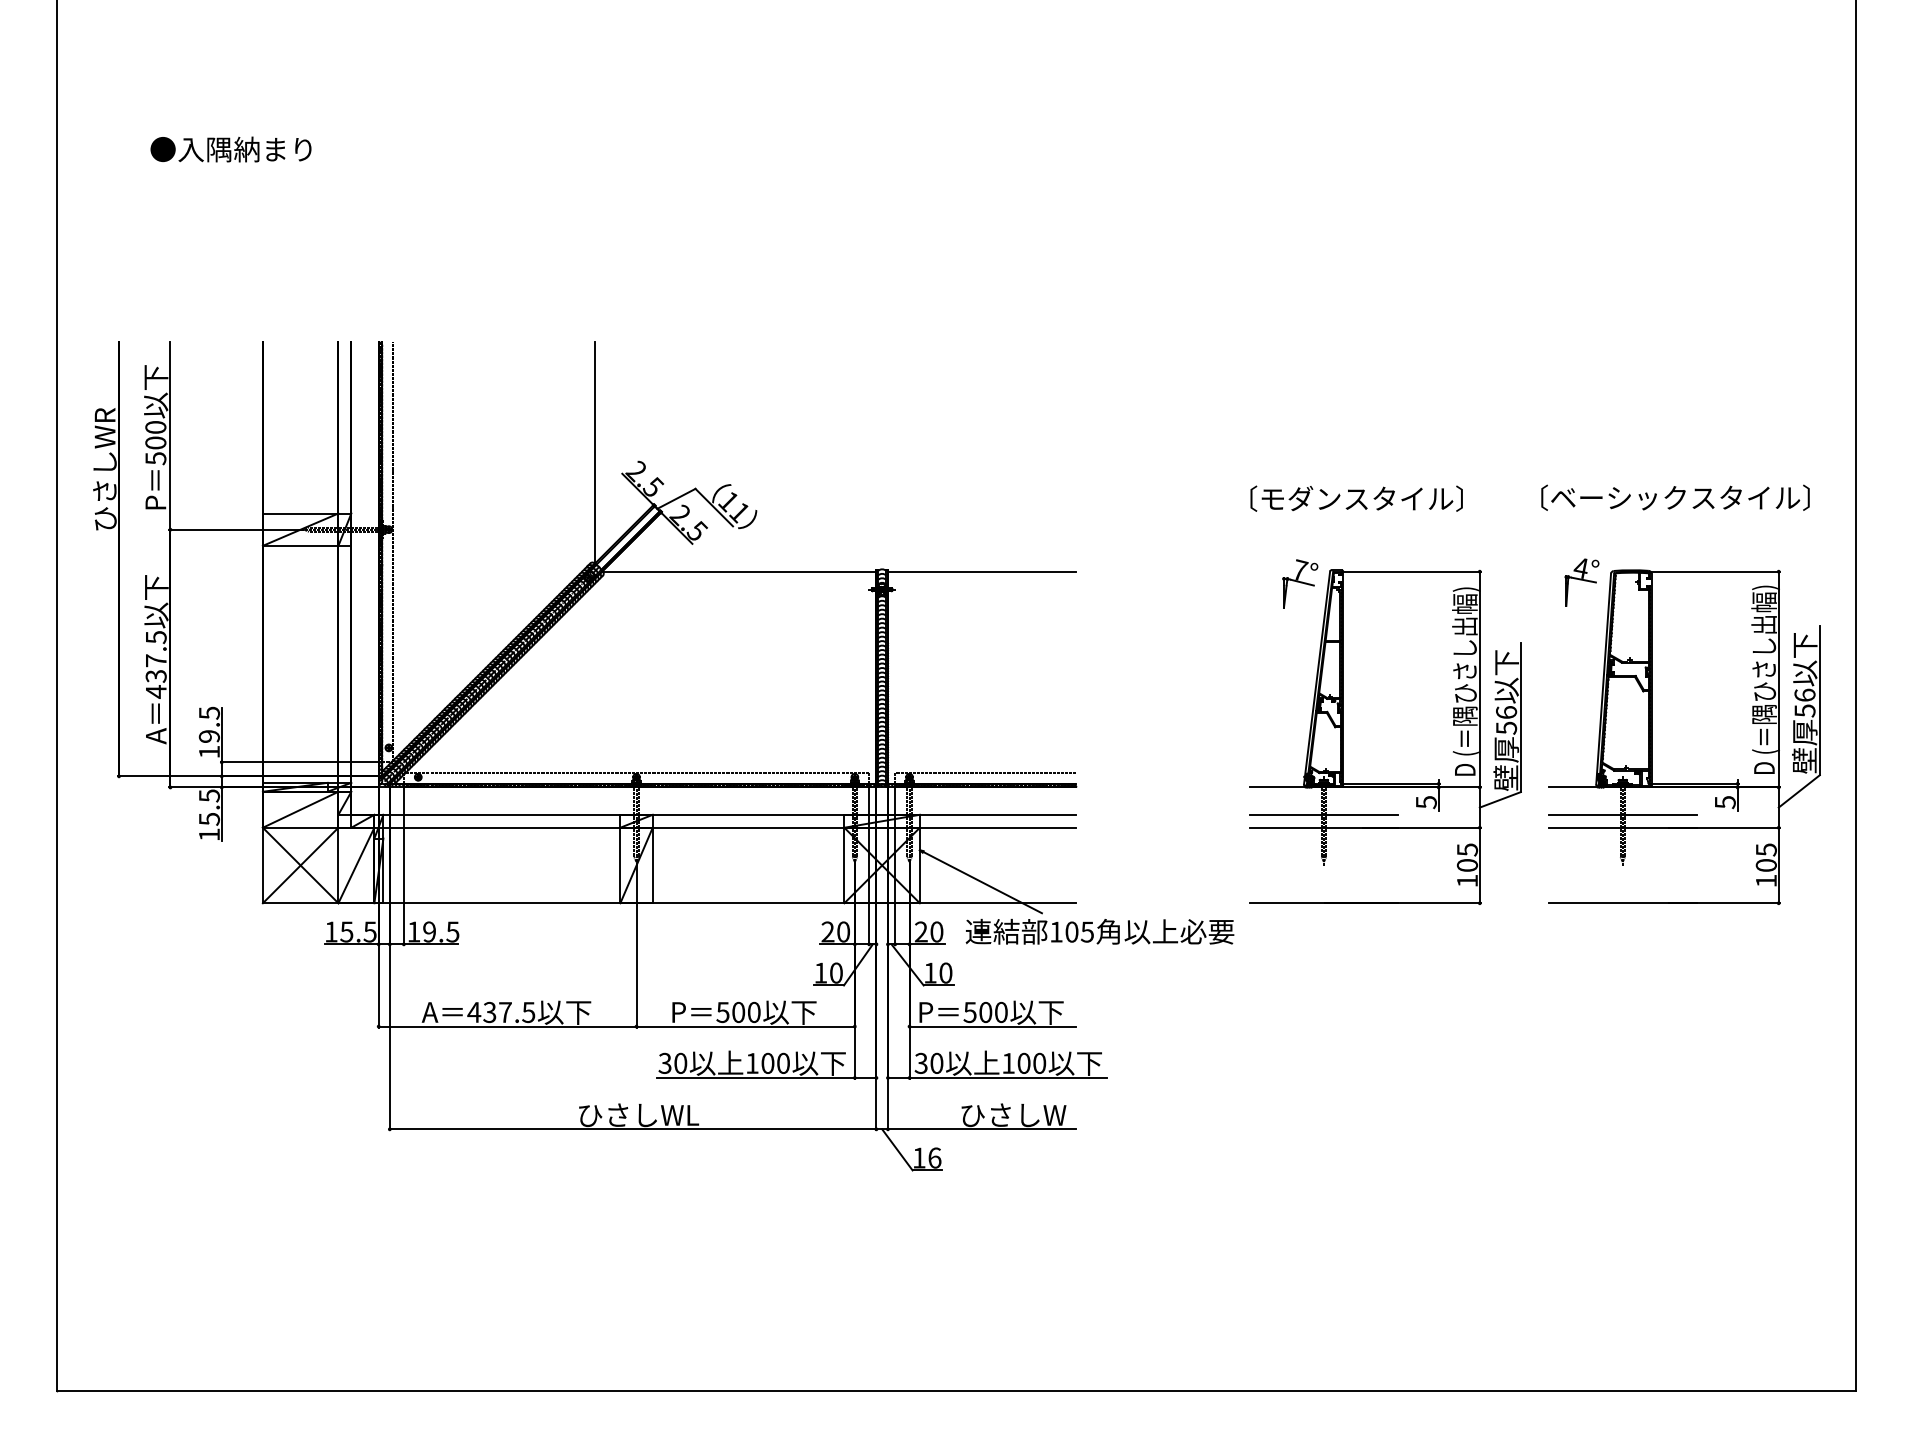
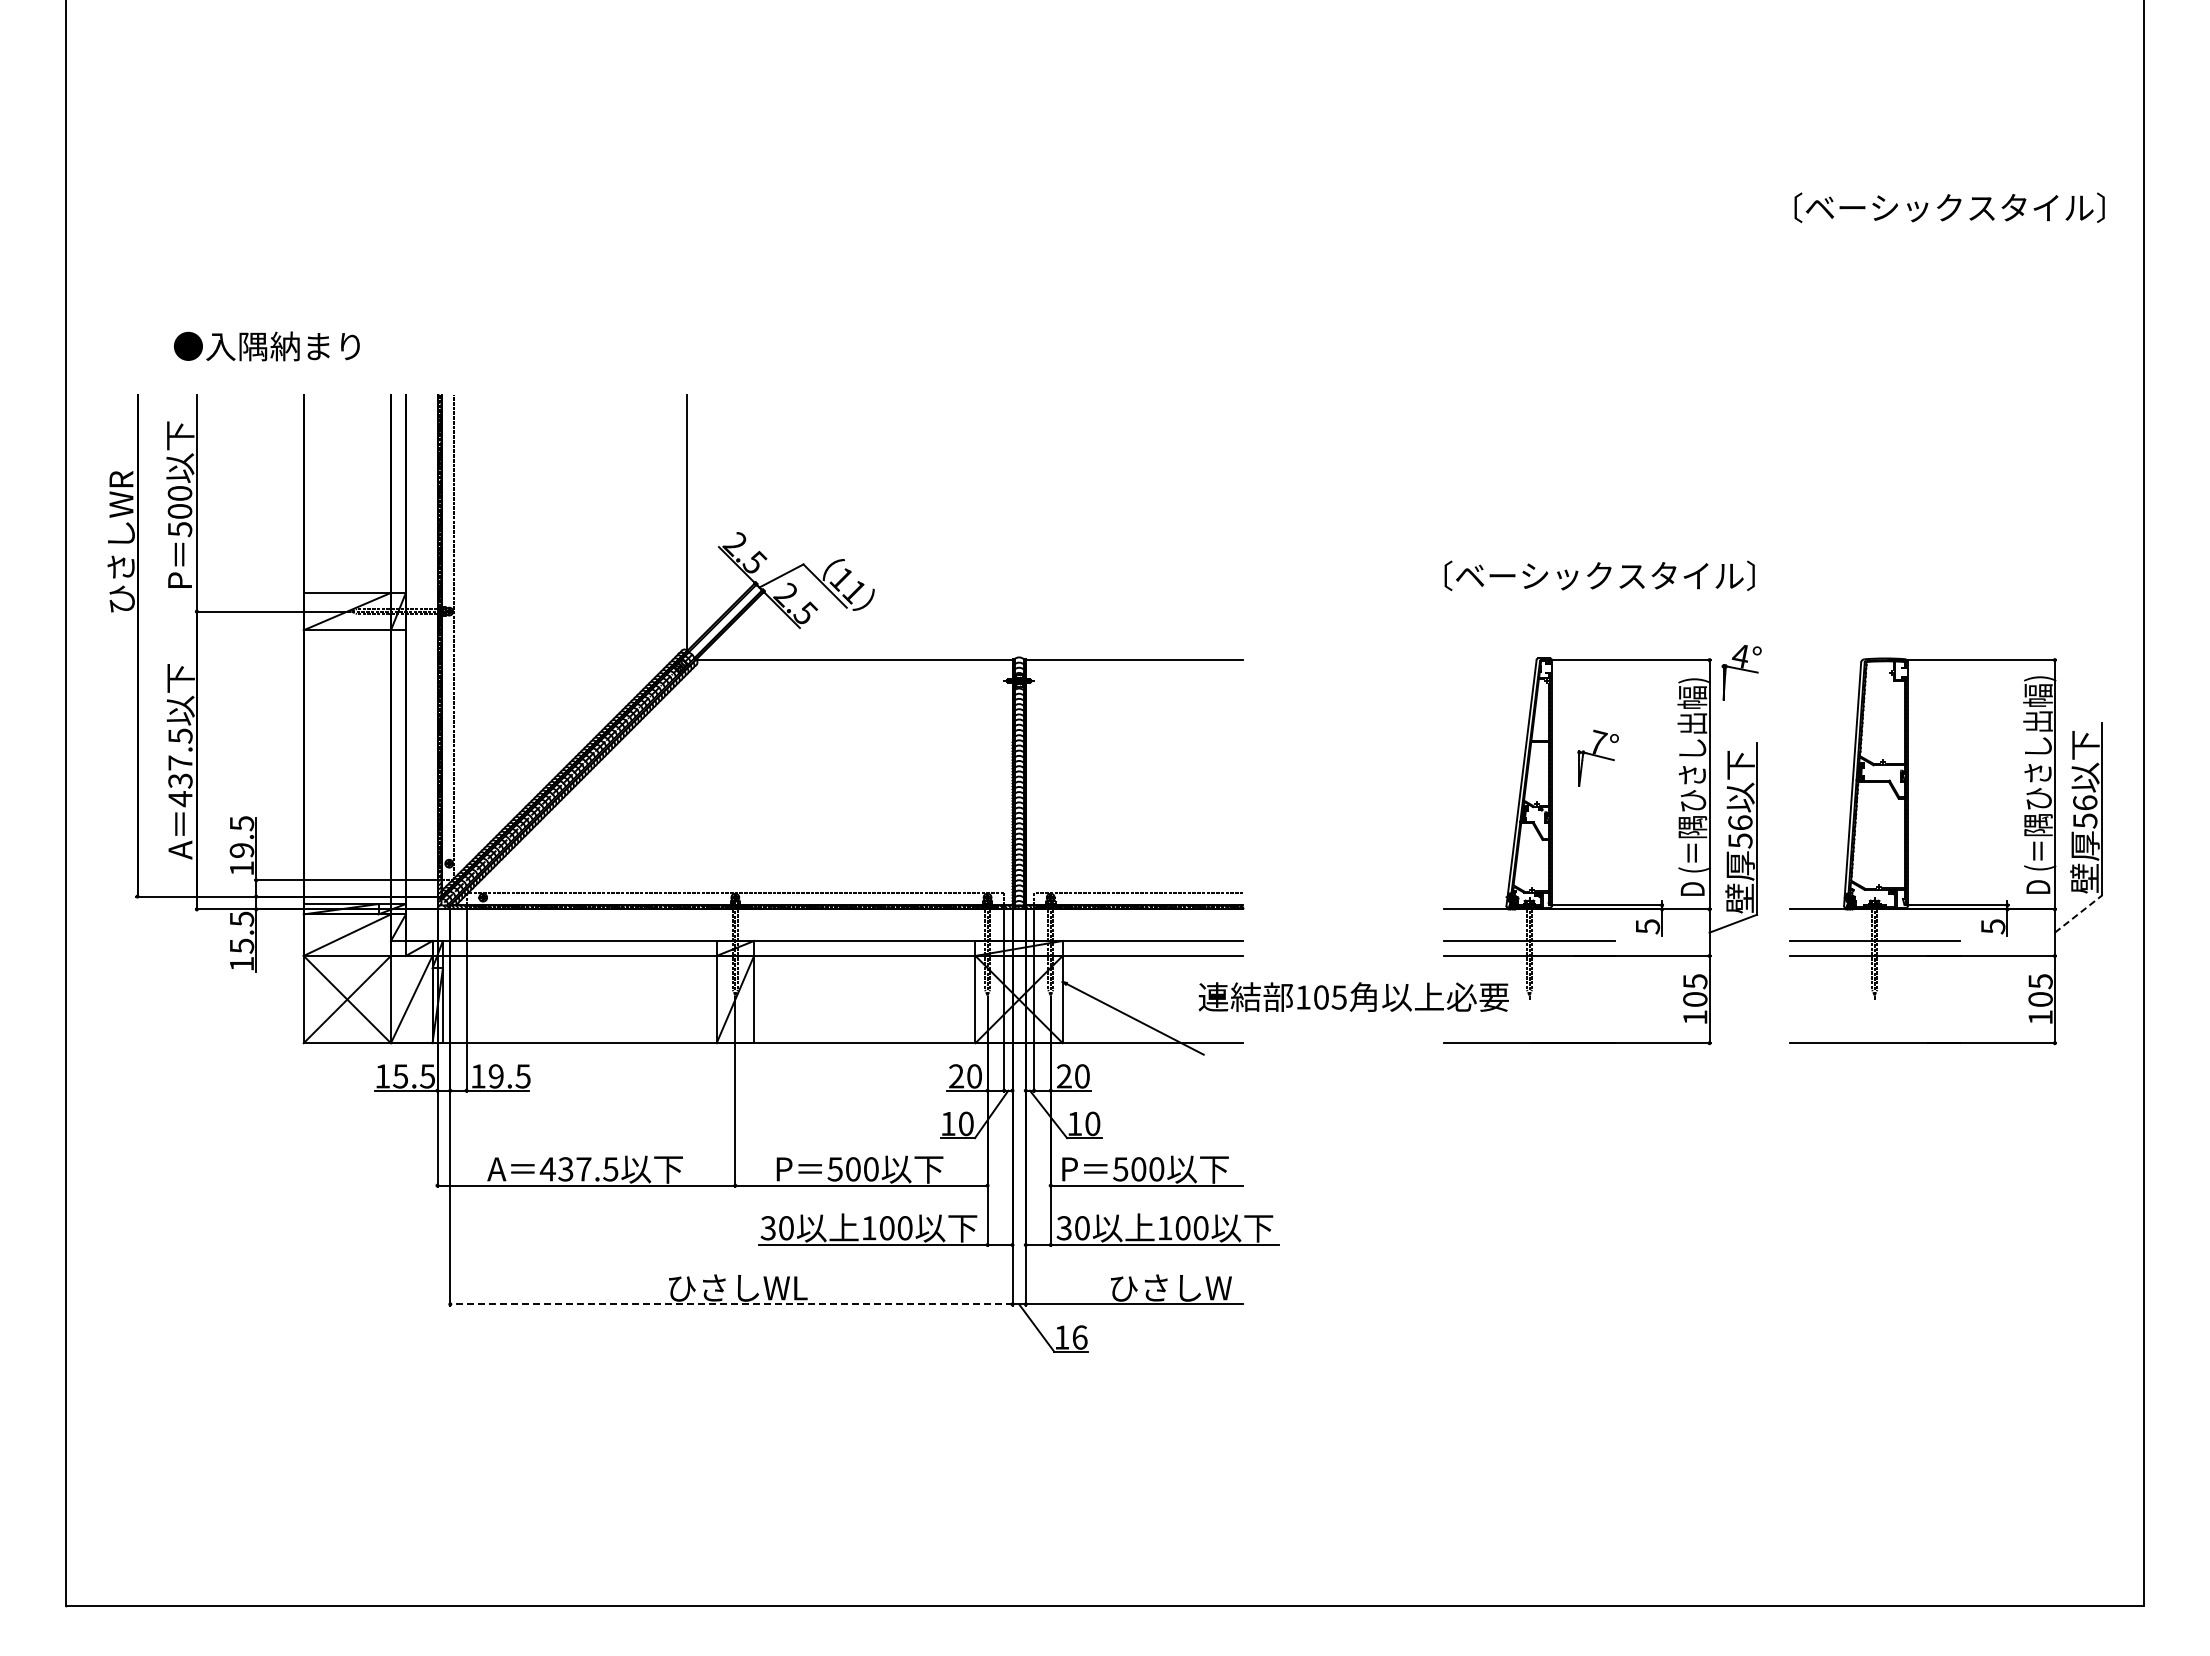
text: (230, 149) -> (266, 346), moved
text: (1675, 497) -> (1949, 207), moved
text: (1389, 498) -> (1605, 575), 〔モダンスタイル〕 -> 〔ベーシックスタイル〕
part: (1581, 582) -> (1741, 672), moved
part: (1299, 583) -> (1597, 757), moved
line: (1800, 791) -> (2079, 913), solid -> dashed
text: (1099, 931) -> (1353, 996), moved
line: (632, 1129) -> (730, 1304), solid -> dashed

